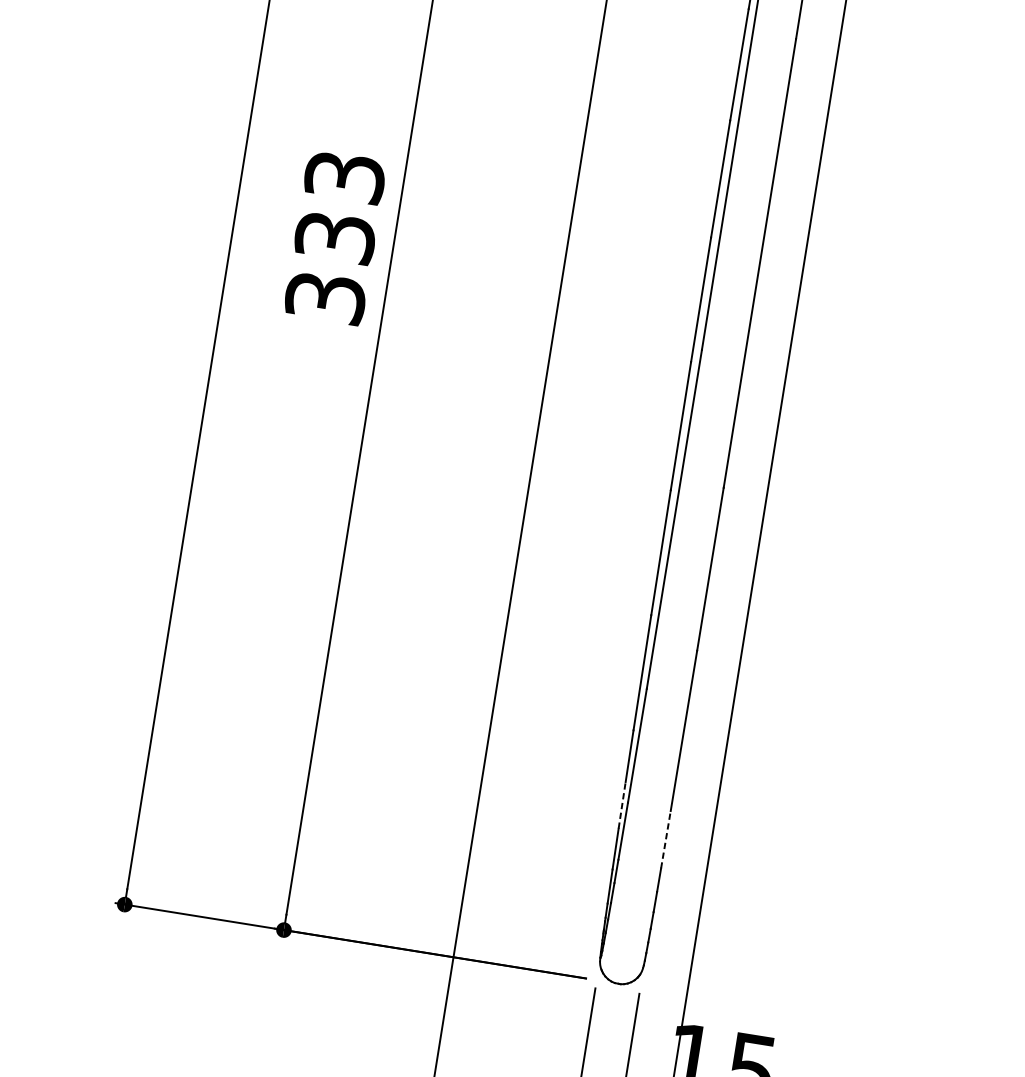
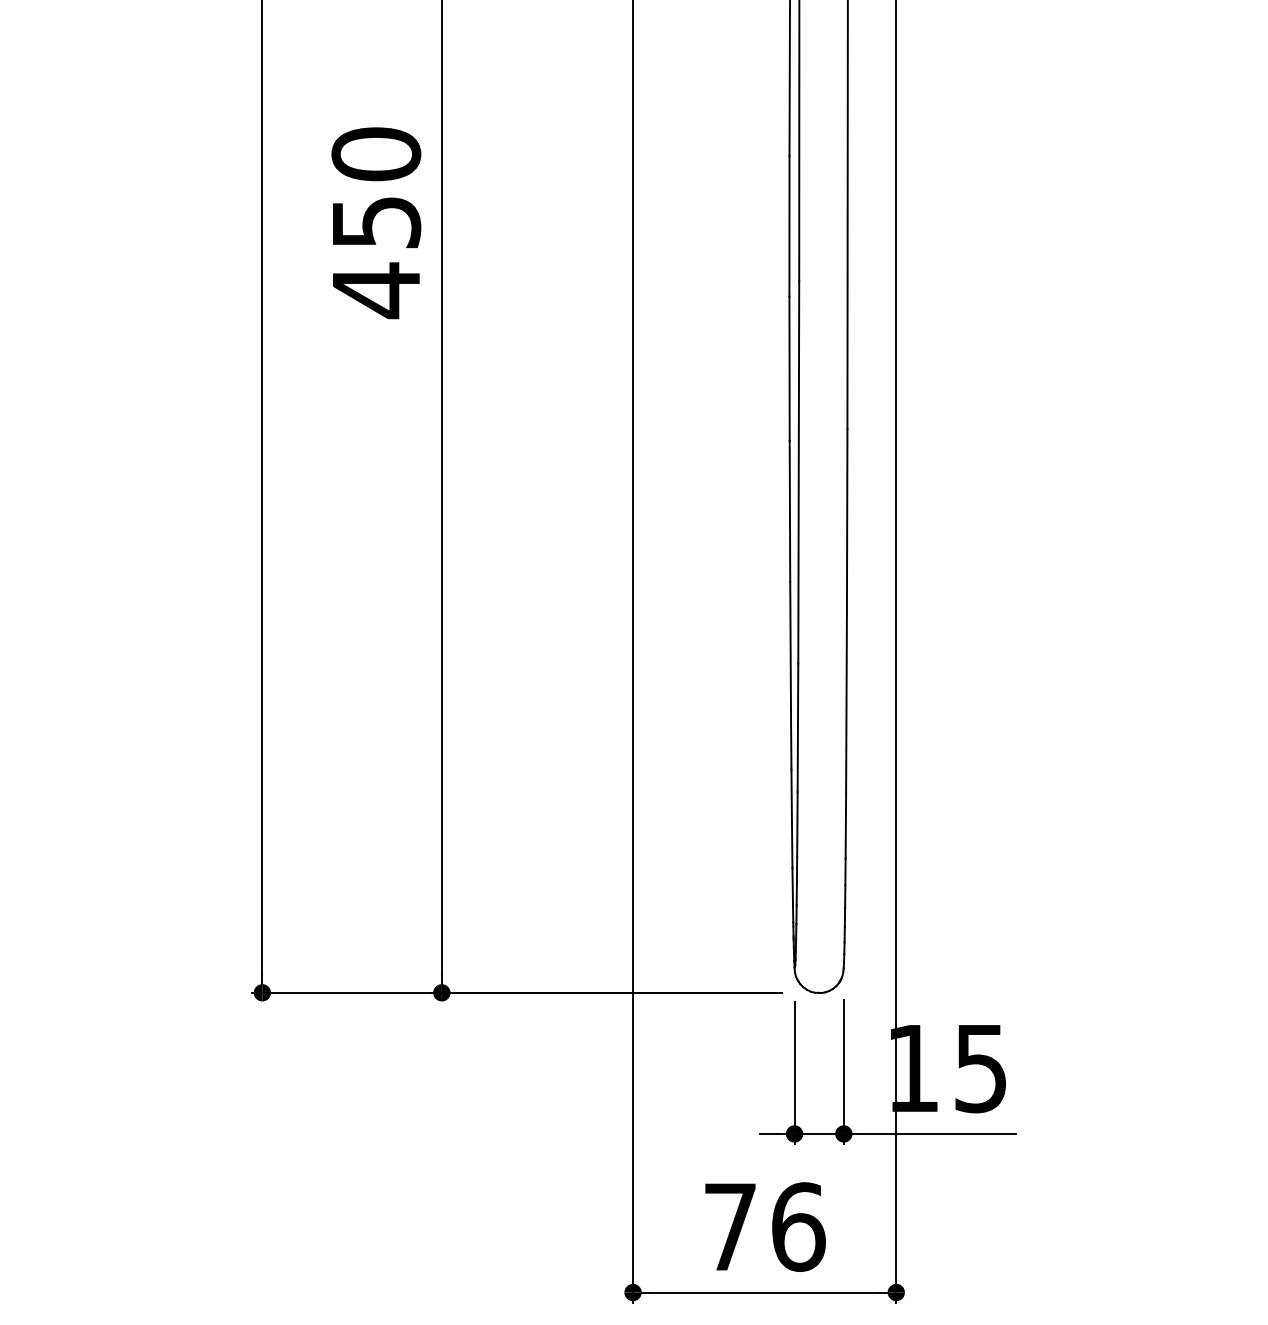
text: (335, 238) -> (376, 223), 333 -> 450
line: (622, 804) -> (791, 795), dashed -> solid
line: (665, 839) -> (845, 825), dashed -> solid

